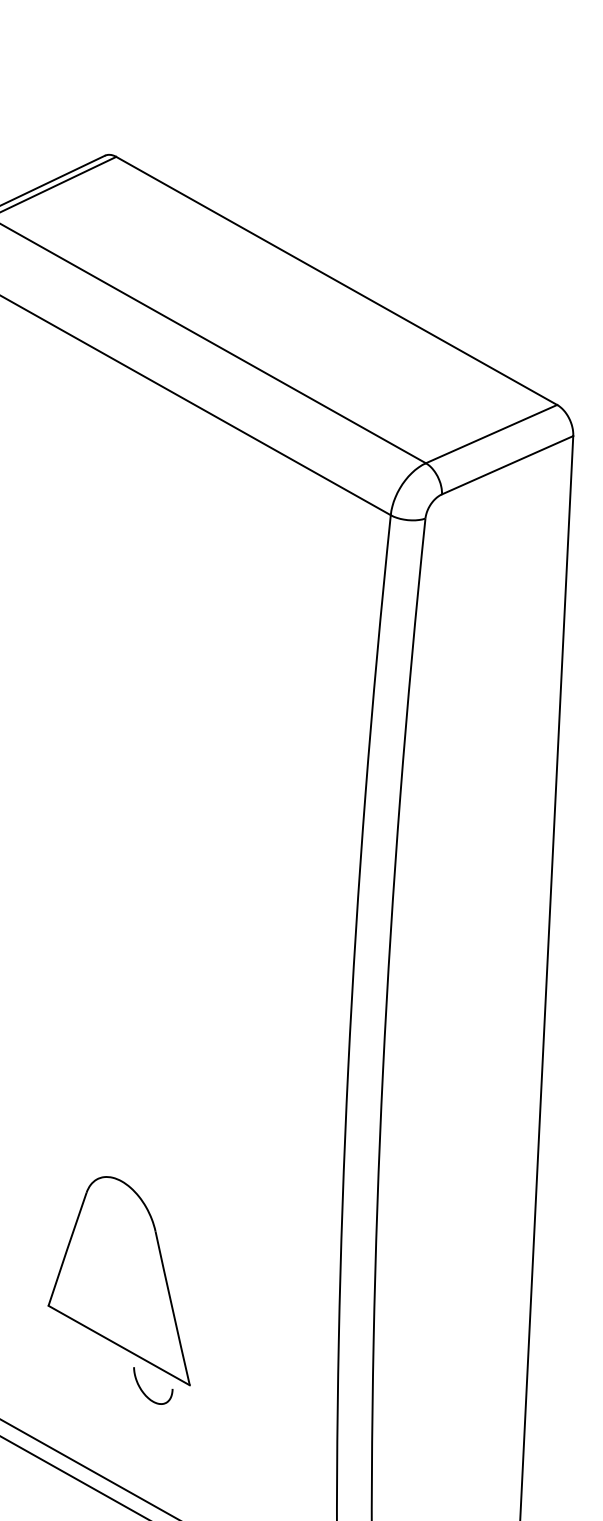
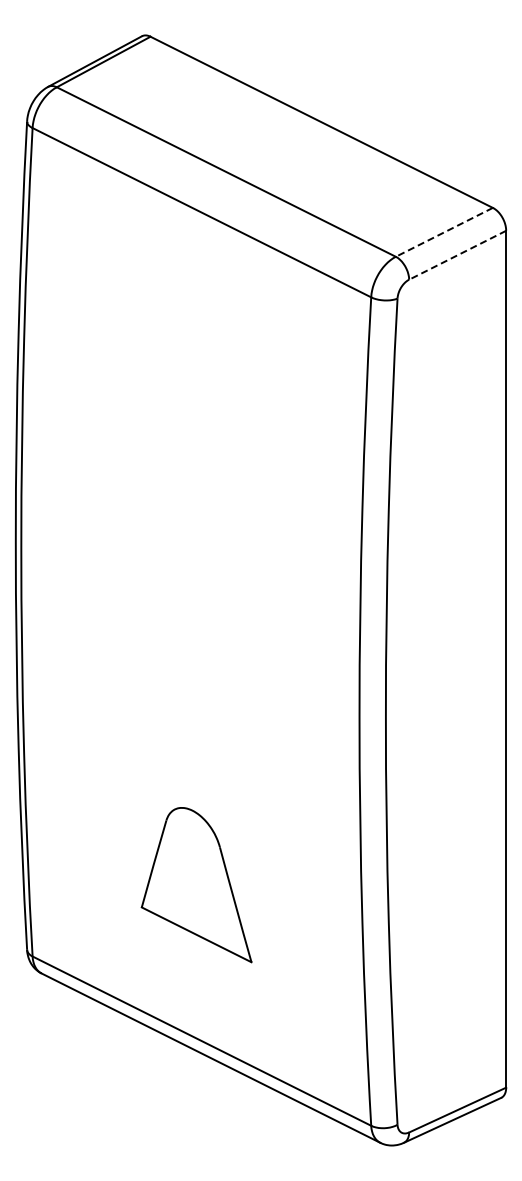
line: (490, 434) -> (443, 232), solid -> dashed
line: (507, 465) -> (457, 255), solid -> dashed
curve: (143, 1389) -> (216, 967), removed

